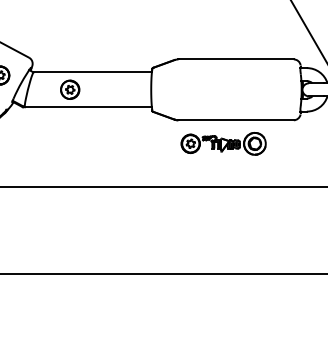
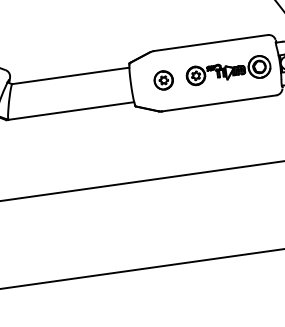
part: (70, 89) -> (164, 80), moved
part: (223, 143) -> (228, 71), moved

